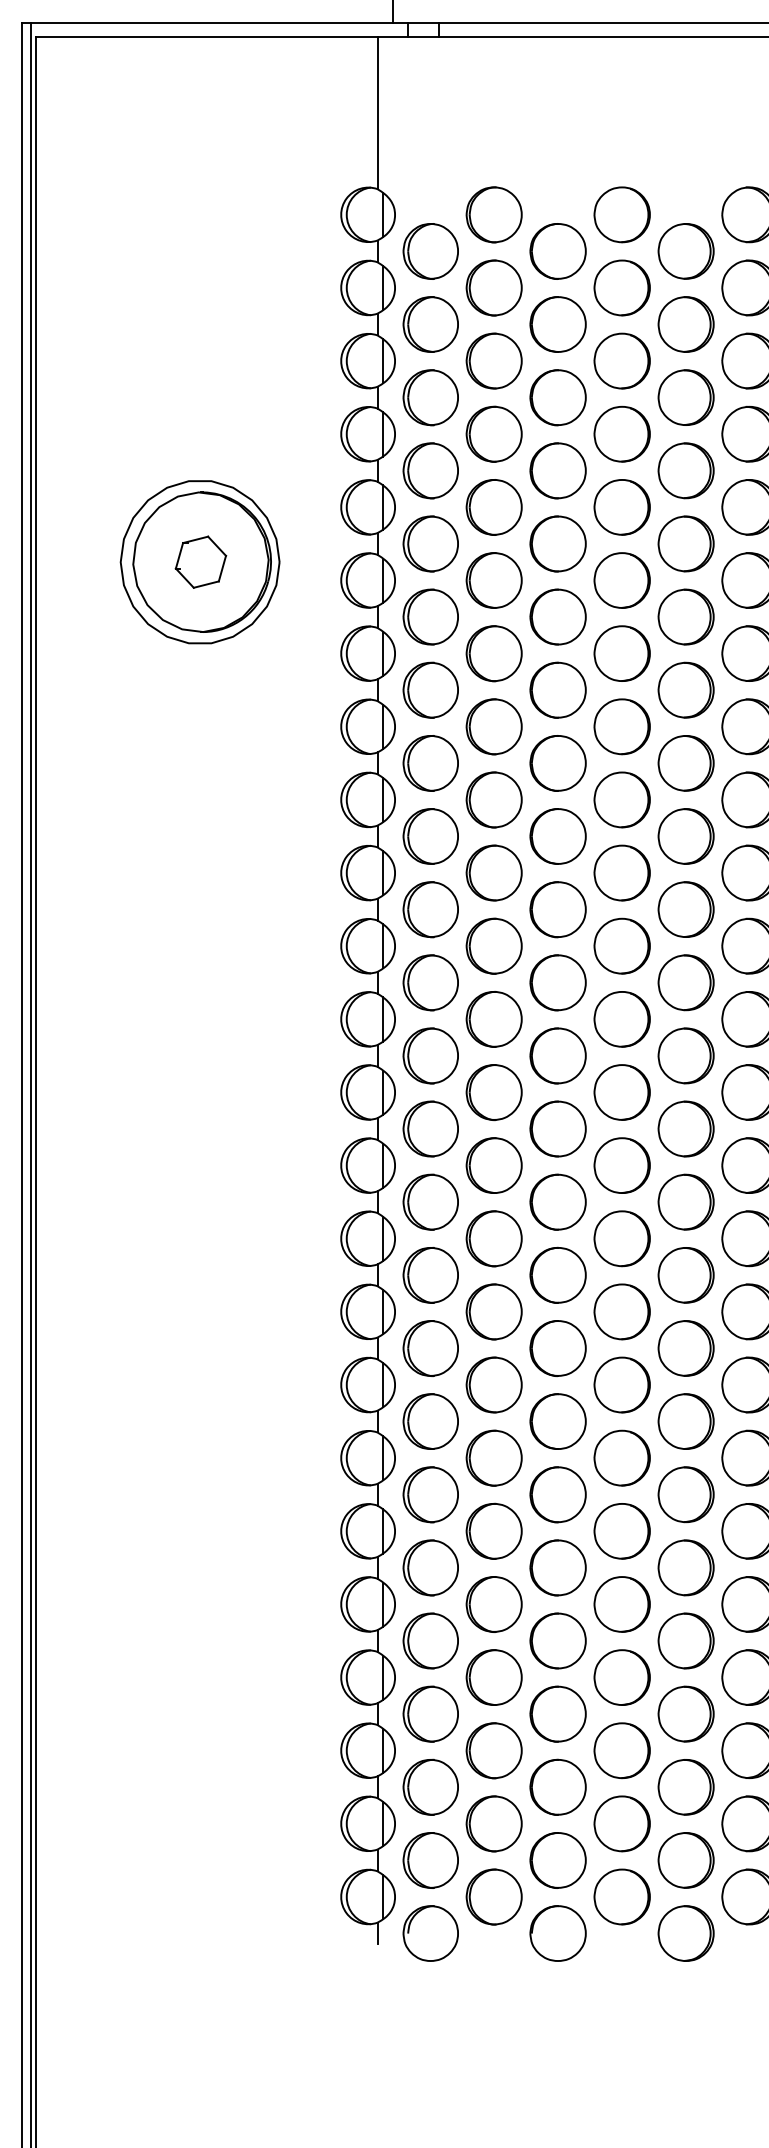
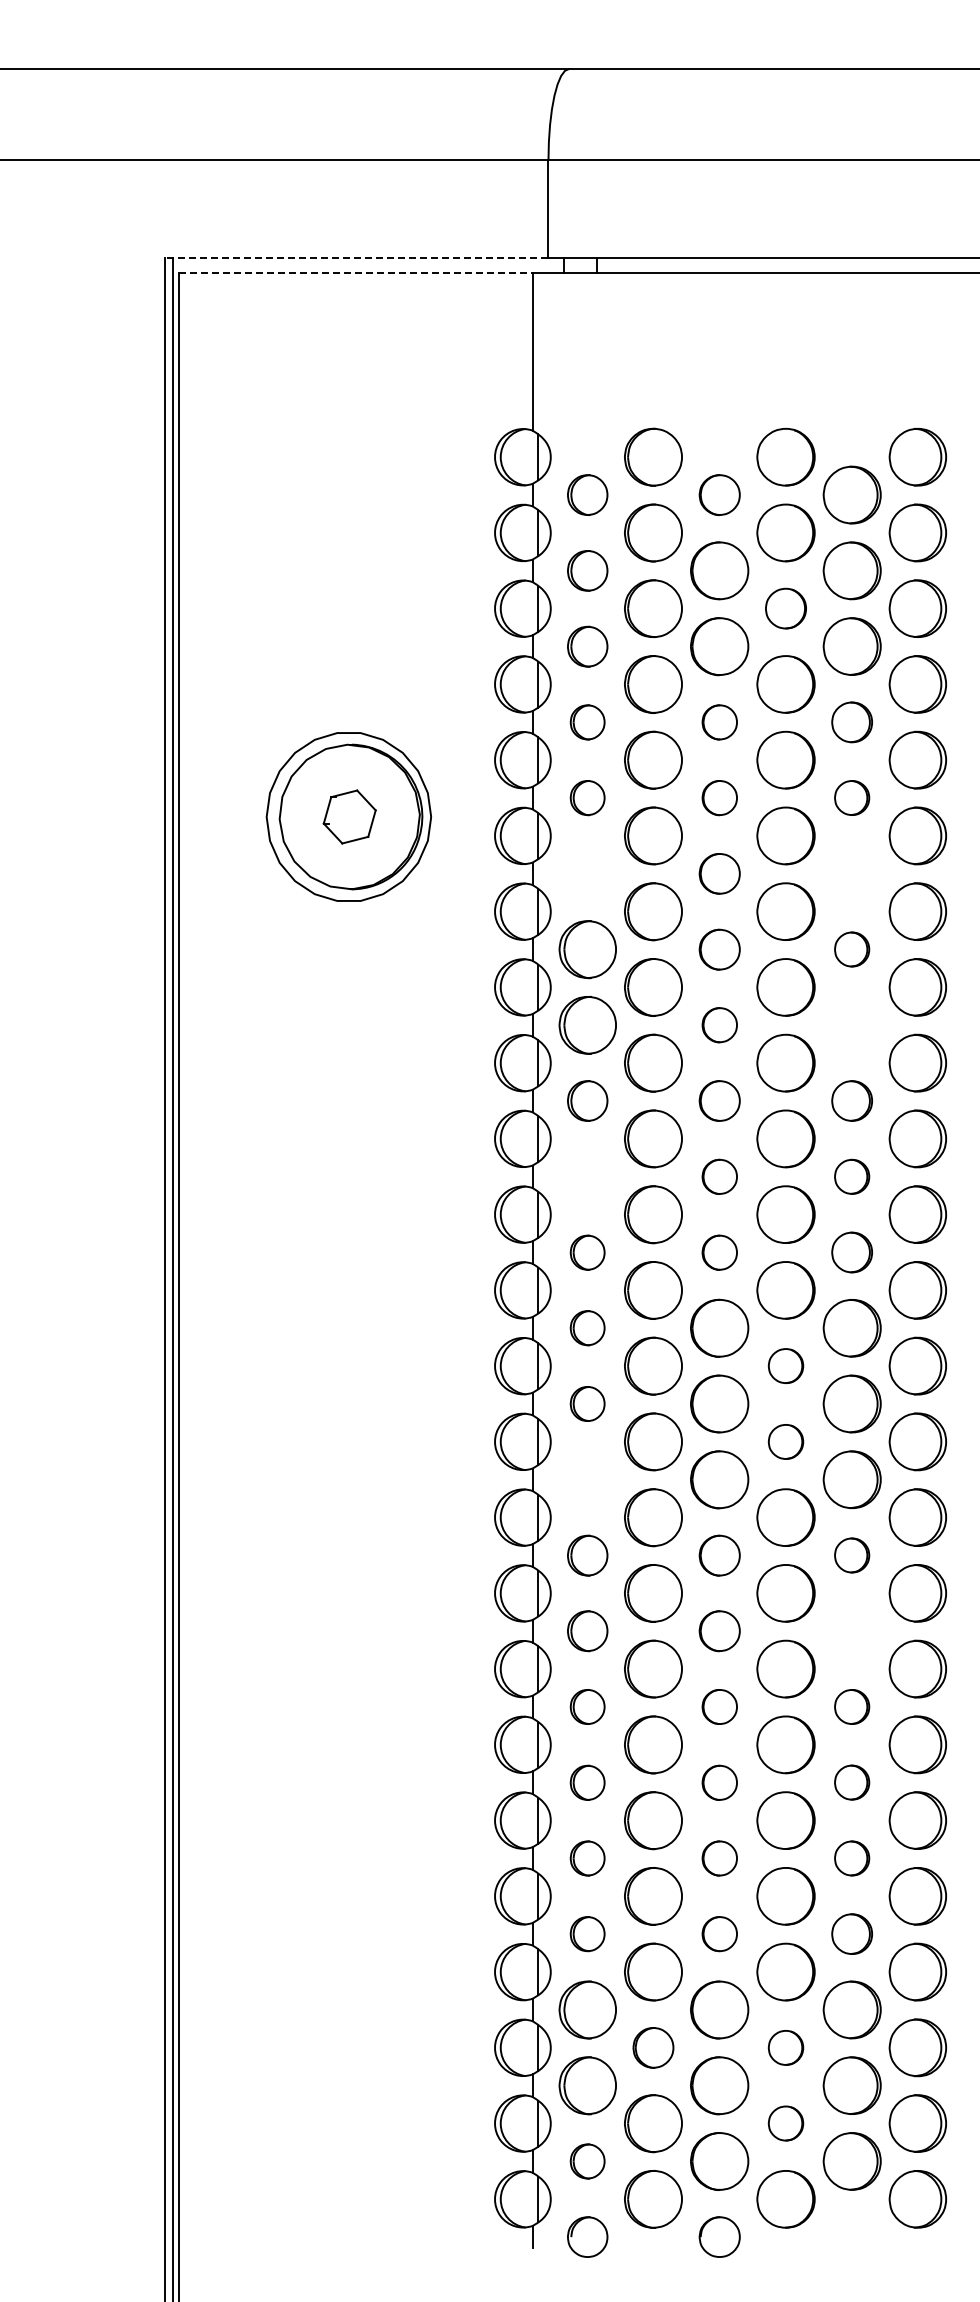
line: (207, 22) -> (356, 258), solid -> dashed
line: (206, 36) -> (355, 272), solid -> dashed
part: (430, 250) -> (587, 494), size x0.7
part: (557, 250) -> (719, 494), size x0.7
part: (430, 324) -> (587, 570), size x0.7
part: (621, 360) -> (785, 608), size x0.7
part: (430, 397) -> (587, 646), size x0.7
part: (430, 470) -> (587, 722), size x0.6
part: (557, 470) -> (719, 722), size x0.6
part: (685, 470) -> (851, 722), size x0.7
part: (430, 543) -> (587, 797), size x0.6
part: (557, 543) -> (719, 797), size x0.6
part: (685, 543) -> (851, 797), size x0.6
part: (430, 616) -> (587, 873), removed
part: (557, 616) -> (719, 873), size x0.7
part: (685, 616) -> (851, 873), removed
part: (557, 690) -> (719, 949), size x0.7
part: (685, 690) -> (851, 949), size x0.6
part: (557, 762) -> (719, 1024), size x0.6
part: (685, 763) -> (851, 1025), removed
part: (430, 835) -> (587, 1100), size x0.7
part: (557, 835) -> (719, 1100), size x0.7
part: (685, 835) -> (851, 1100), size x0.7
part: (430, 909) -> (587, 1176), removed
part: (557, 909) -> (719, 1176), size x0.6
part: (685, 909) -> (851, 1176), size x0.6
part: (430, 982) -> (587, 1252), size x0.6
part: (557, 982) -> (719, 1252), size x0.6
part: (685, 982) -> (851, 1252), size x0.7
part: (430, 1055) -> (587, 1327), size x0.6
part: (621, 1091) -> (785, 1365), size x0.6
part: (430, 1128) -> (587, 1403), size x0.6
part: (621, 1165) -> (785, 1441), size x0.6
part: (430, 1201) -> (587, 1479), removed
part: (430, 1275) -> (587, 1555), size x0.7
part: (557, 1275) -> (719, 1555), size x0.7
part: (685, 1275) -> (851, 1555), size x0.6
part: (430, 1347) -> (587, 1630), size x0.7
part: (557, 1347) -> (719, 1630), size x0.7
part: (685, 1347) -> (851, 1630), removed
part: (430, 1421) -> (587, 1706), size x0.6
part: (557, 1421) -> (719, 1706), size x0.6
part: (685, 1421) -> (851, 1706), size x0.6
part: (430, 1494) -> (587, 1782), size x0.6
part: (557, 1494) -> (719, 1782), size x0.6
part: (685, 1494) -> (851, 1782), size x0.6
part: (430, 1567) -> (587, 1858), size x0.6
part: (557, 1567) -> (719, 1858), size x0.6
part: (685, 1567) -> (851, 1858), size x0.6
part: (430, 1640) -> (587, 1933), size x0.6
part: (557, 1640) -> (719, 1933), size x0.6
part: (685, 1640) -> (851, 1933), size x0.7
part: (494, 1750) -> (653, 2047), size x0.7
part: (621, 1750) -> (785, 2047), size x0.6
part: (621, 1823) -> (785, 2123), size x0.6
part: (430, 1860) -> (587, 2161), size x0.6
part: (430, 1932) -> (587, 2236), size x0.7
part: (557, 1932) -> (719, 2236), size x0.7
part: (685, 1932) -> (851, 2236), removed

